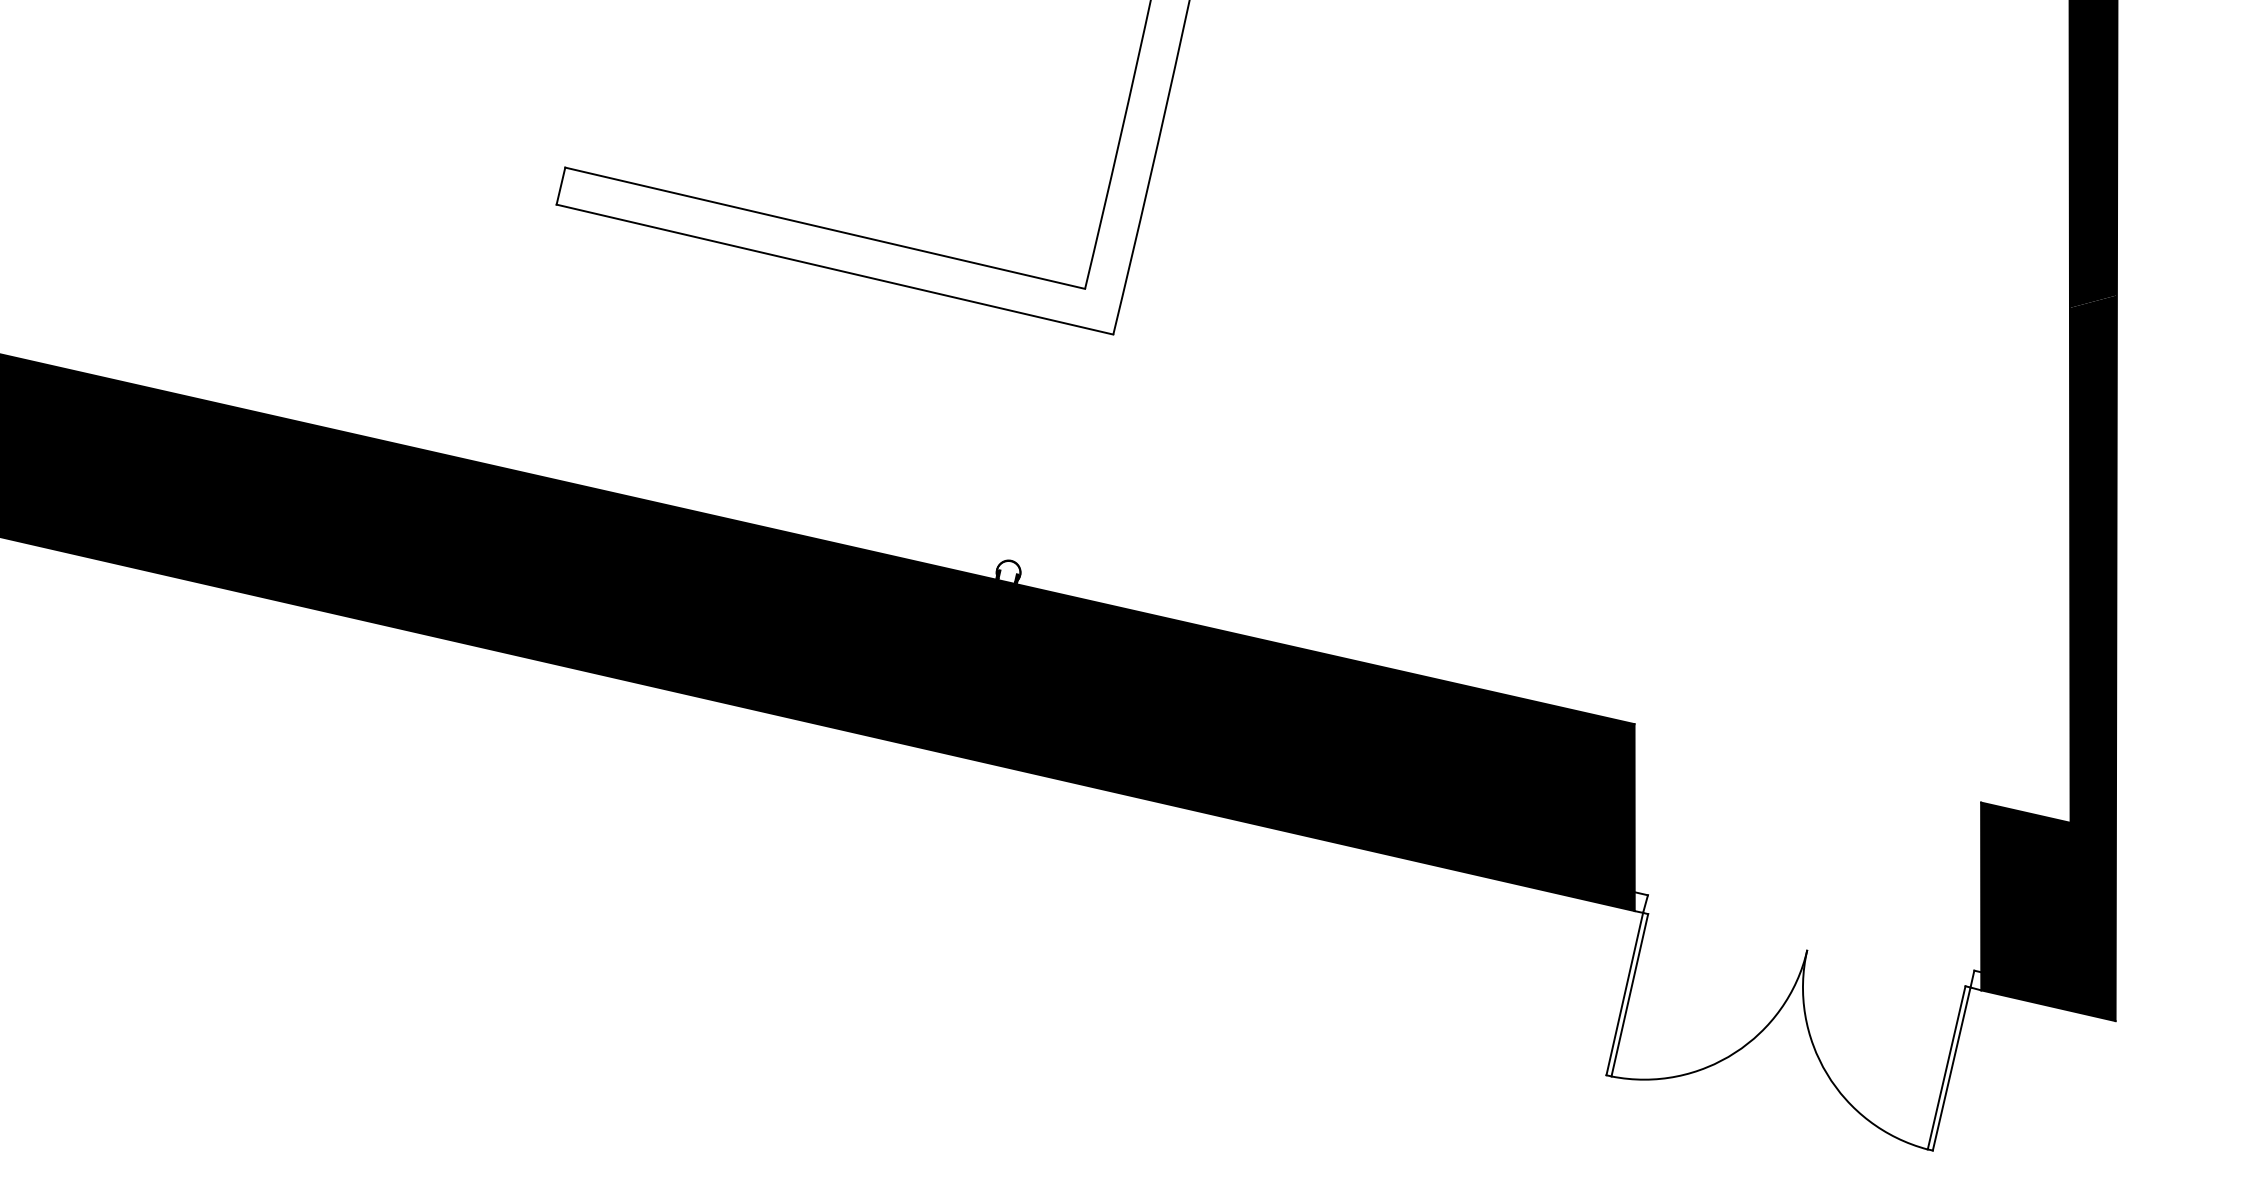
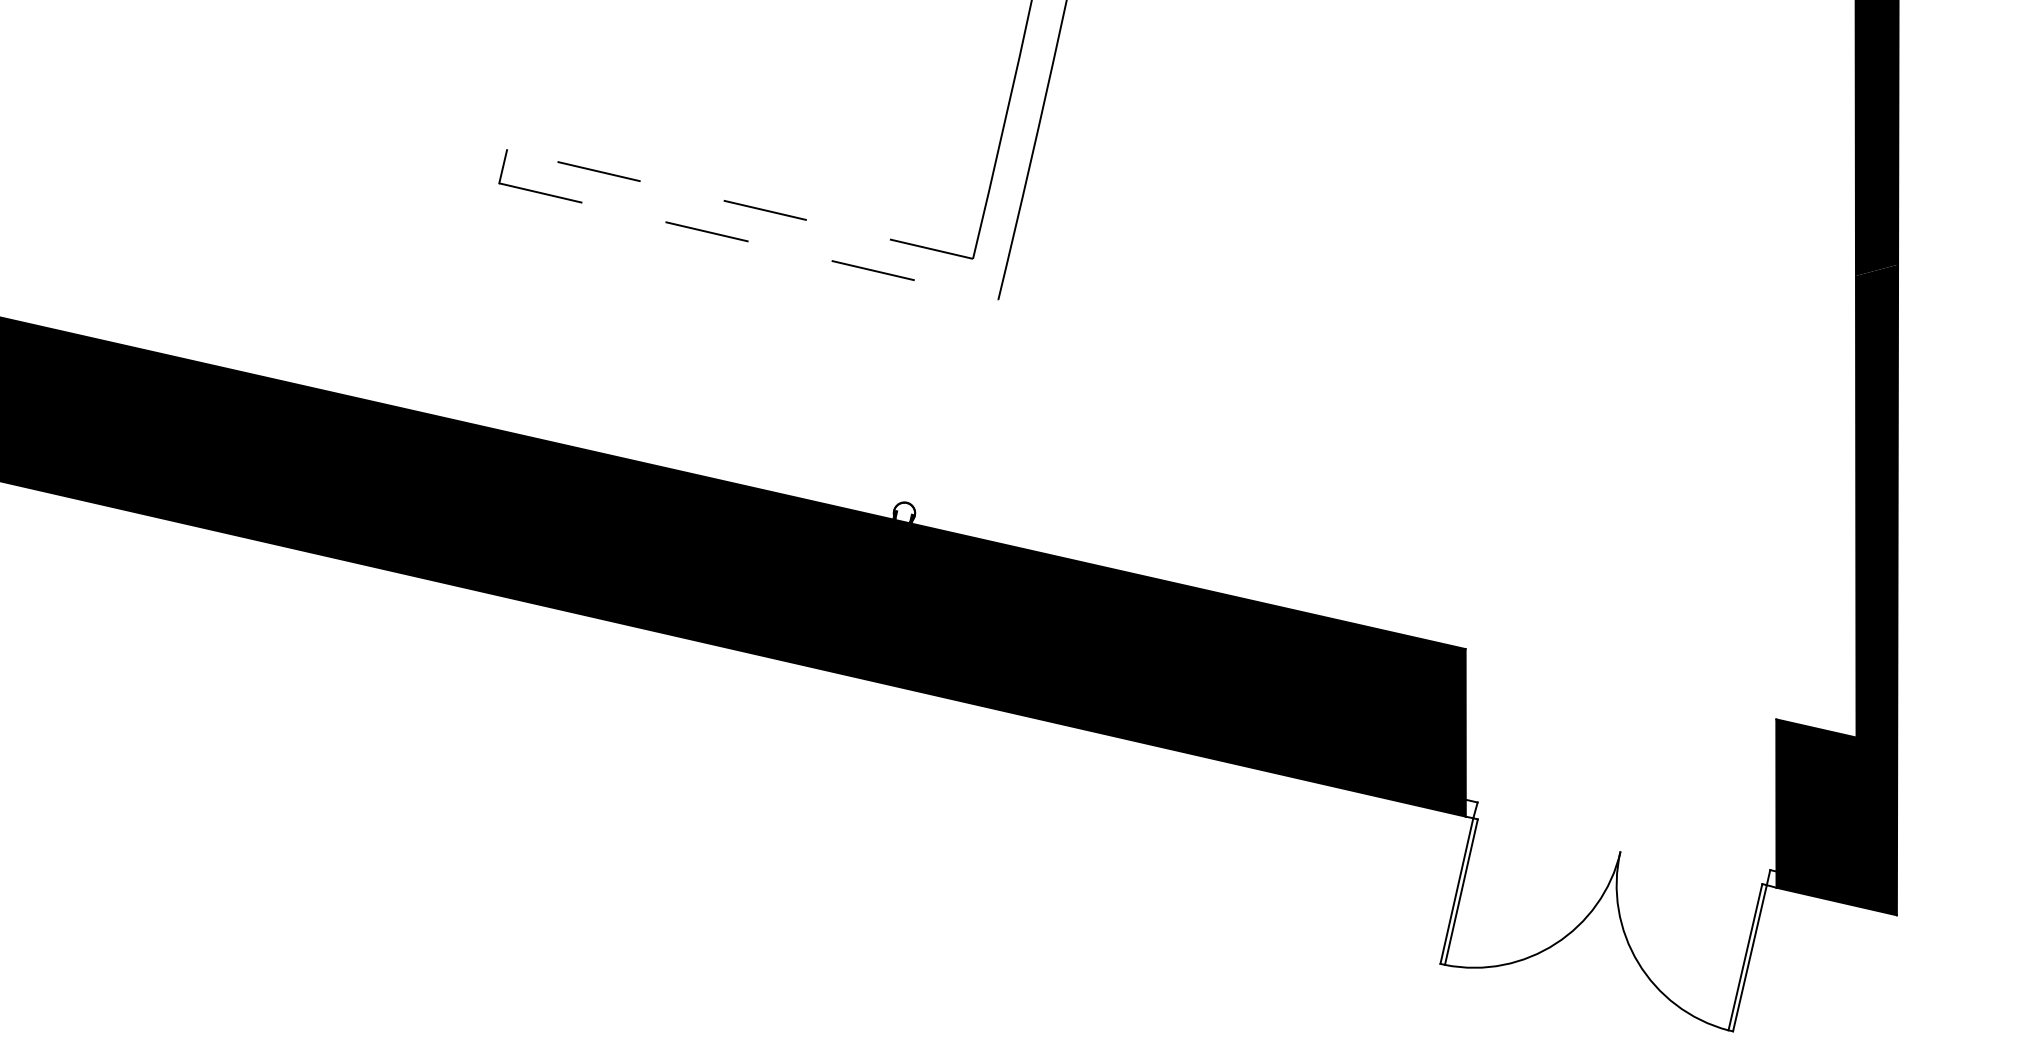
line: (825, 228) -> (740, 204), solid -> dashed
line: (834, 269) -> (748, 241), solid -> dashed

